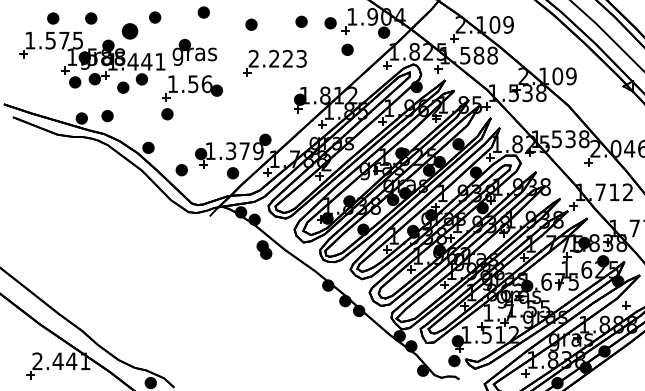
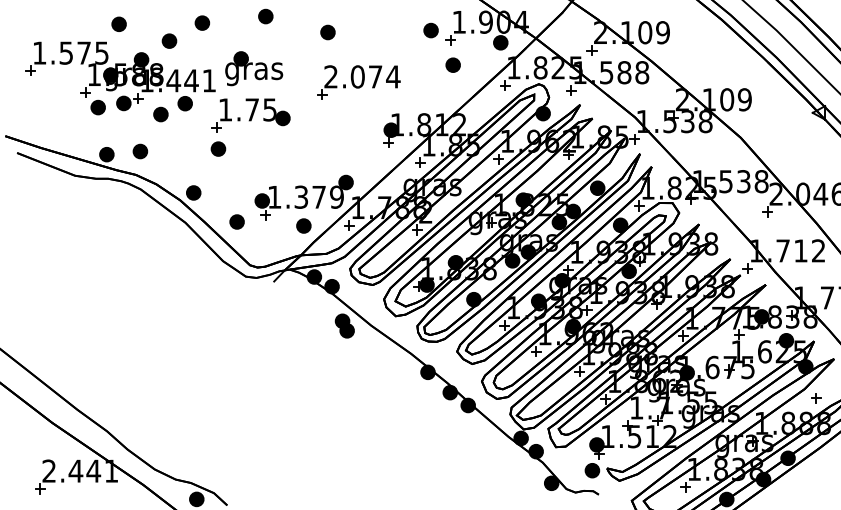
part: (53, 18) -> (69, 24), removed
part: (301, 21) -> (393, 28), removed
part: (129, 31) -> (168, 41), size x0.71
text: (288, 58) -> (376, 76), 2.223 -> 2.074
text: (200, 84) -> (261, 110), 1.56 -> 1.75

